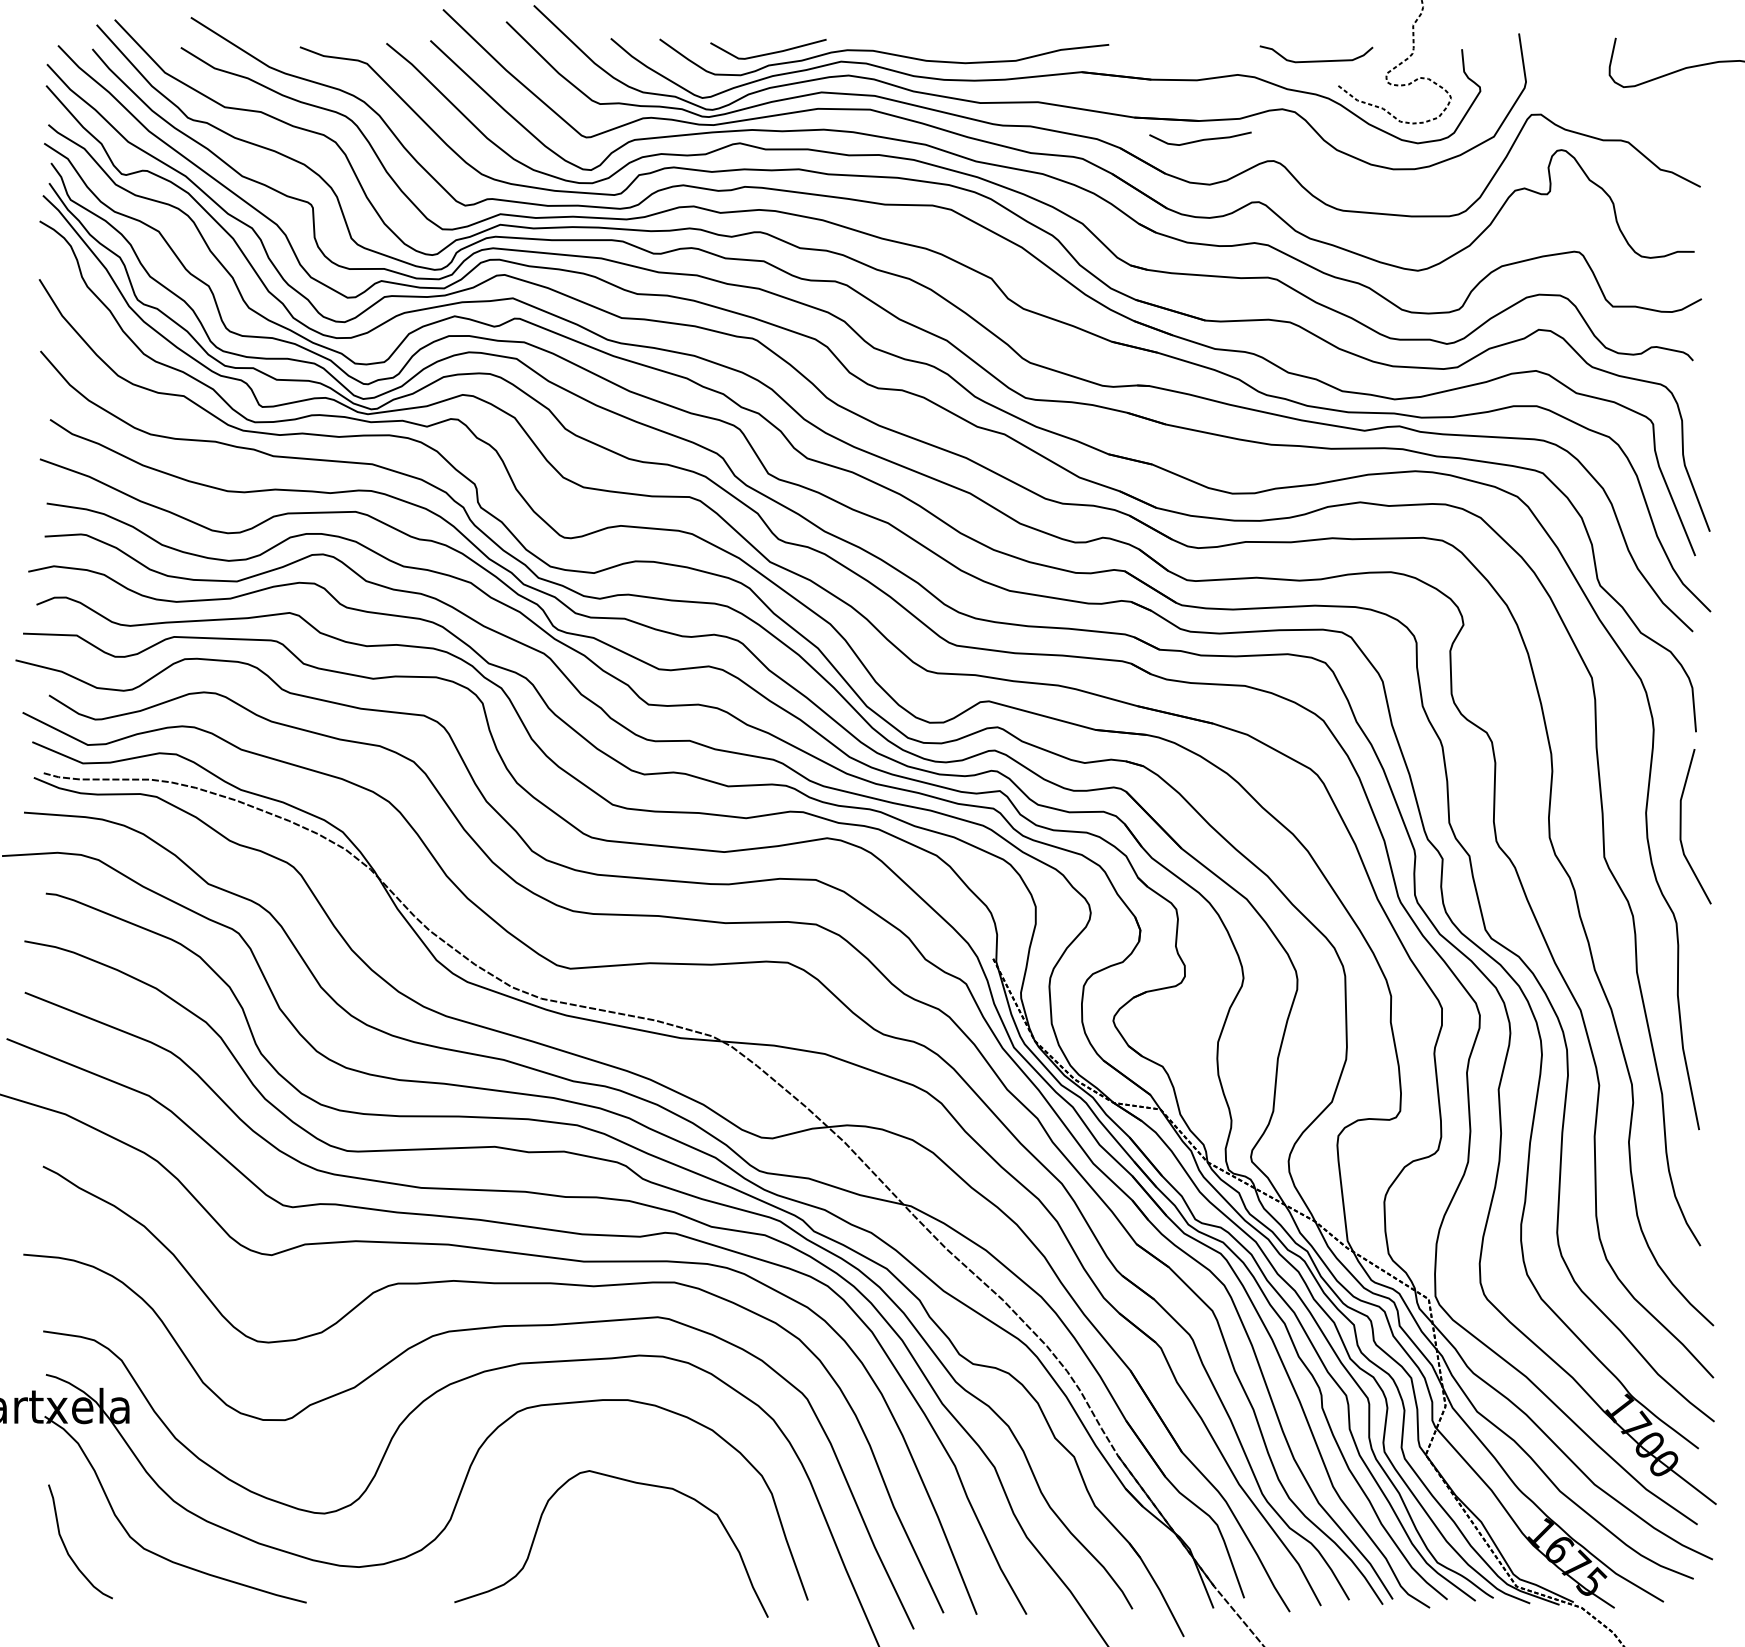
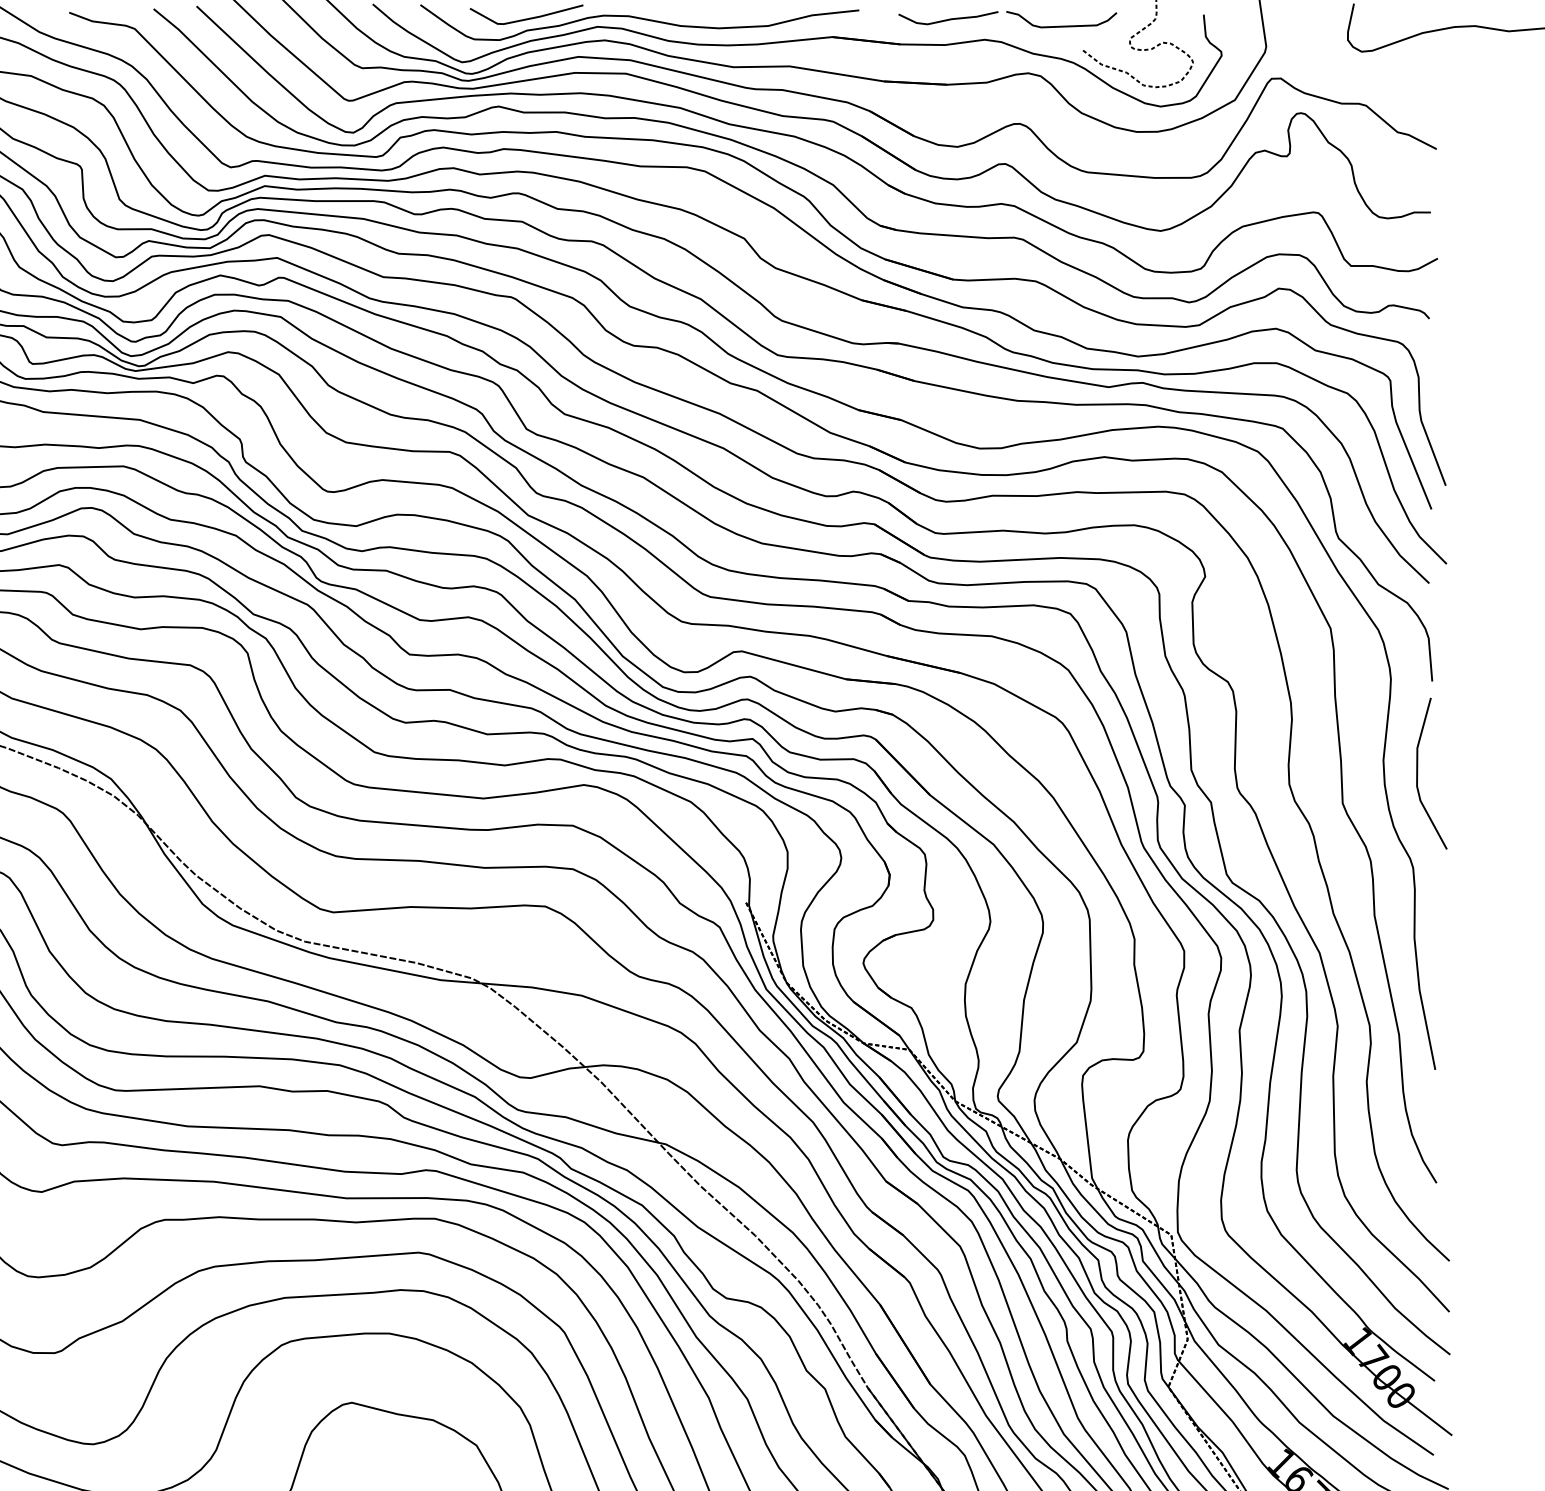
curve: (1200, 139) -> (948, 18), moved

